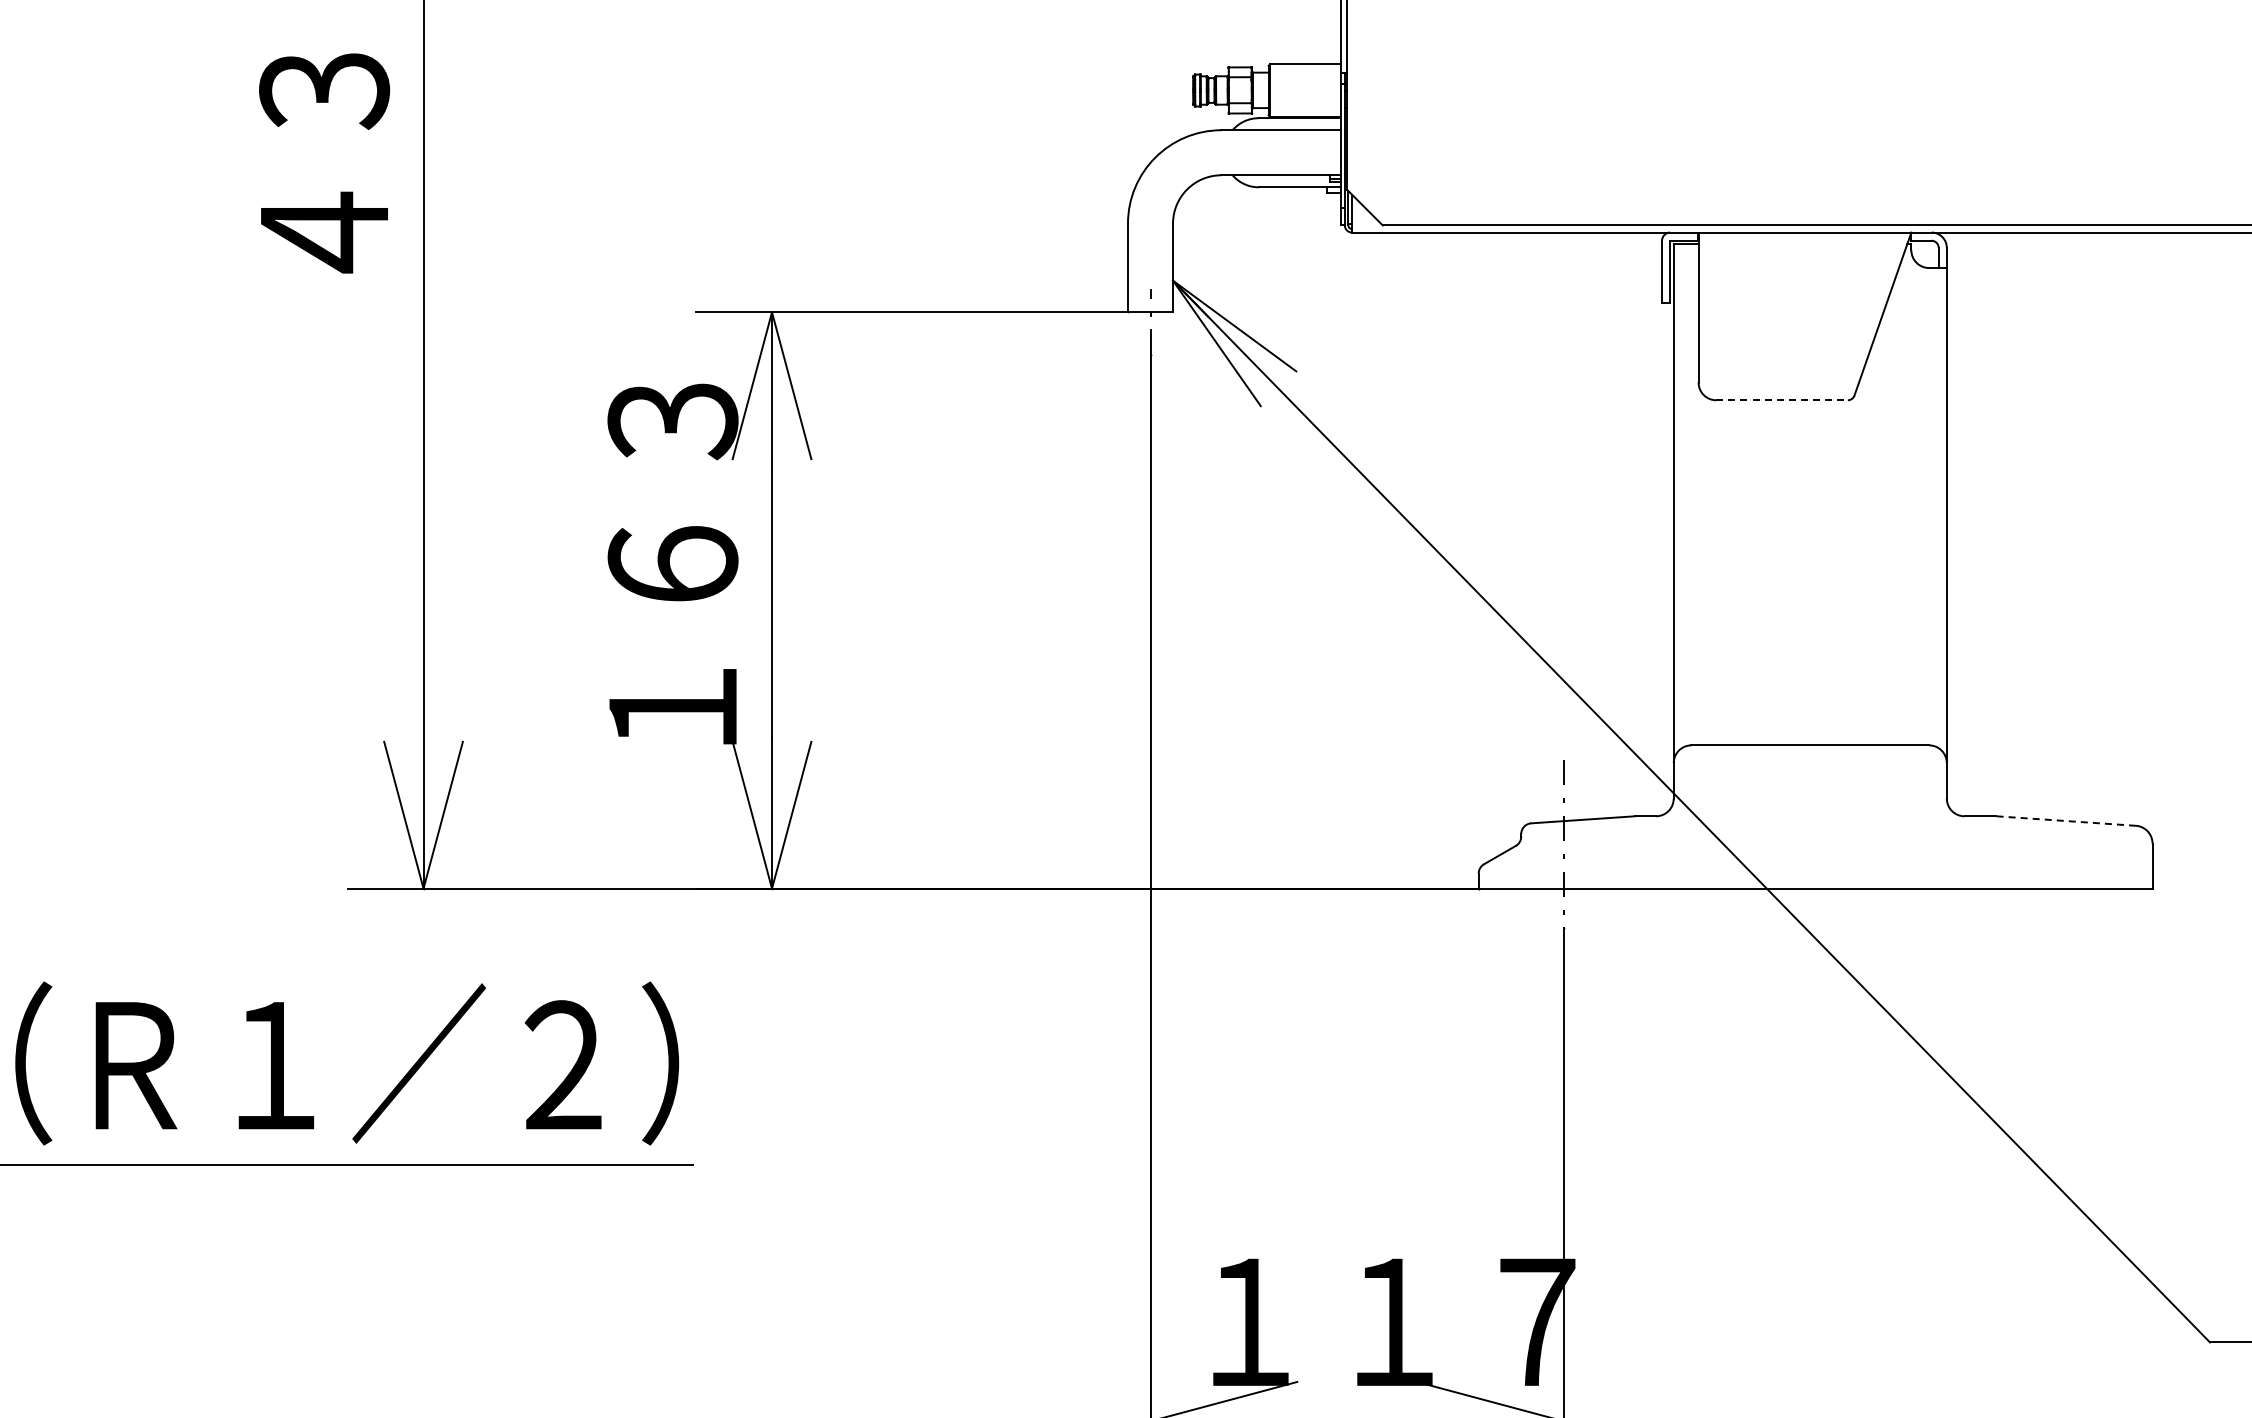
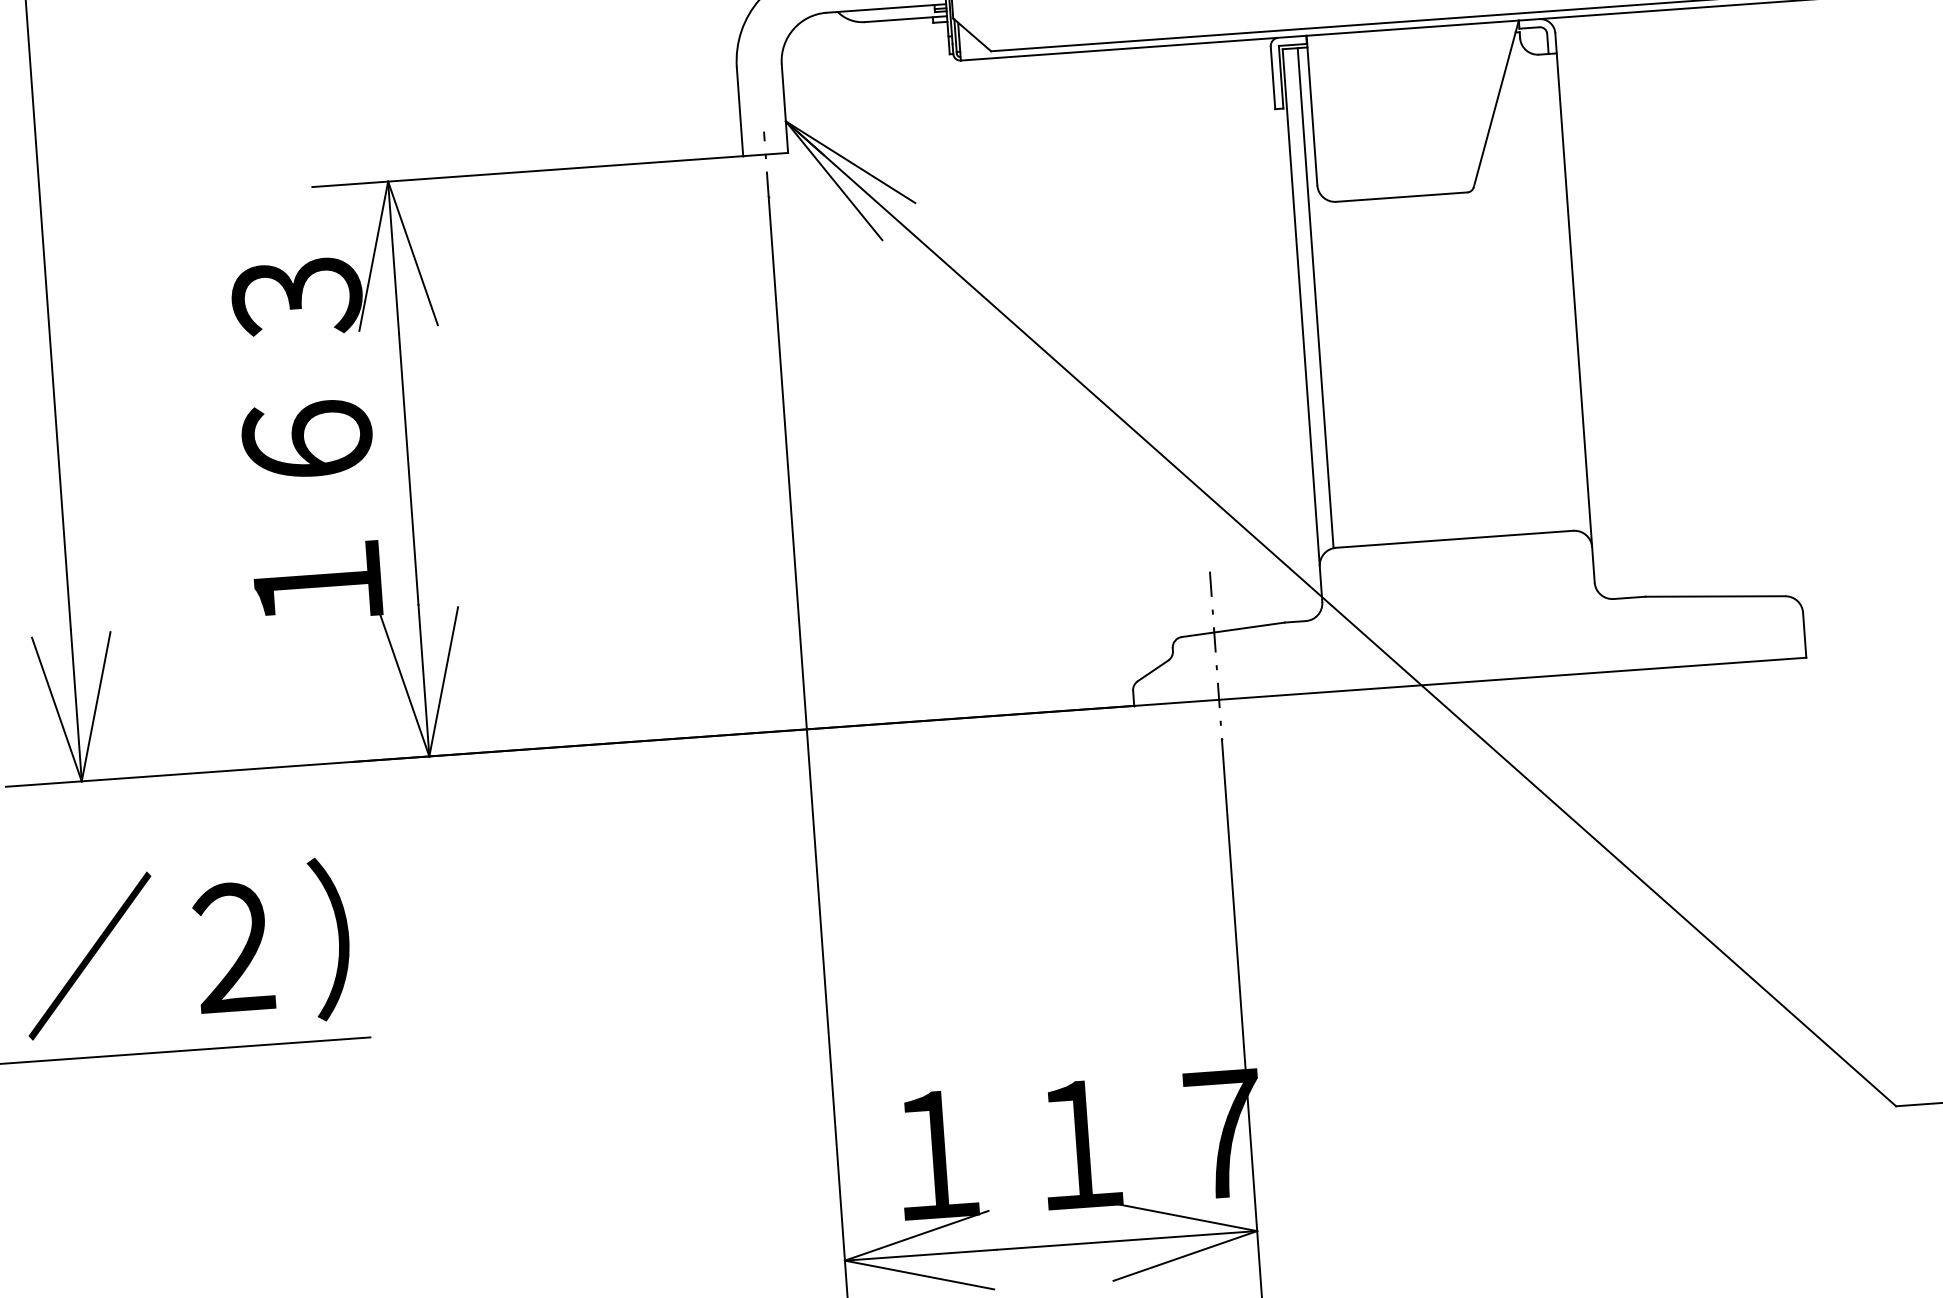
line: (1782, 400) -> (1402, 197), dashed -> solid
line: (1688, 494) -> (1315, 297), added
line: (2066, 821) -> (1715, 596), dashed -> solid

